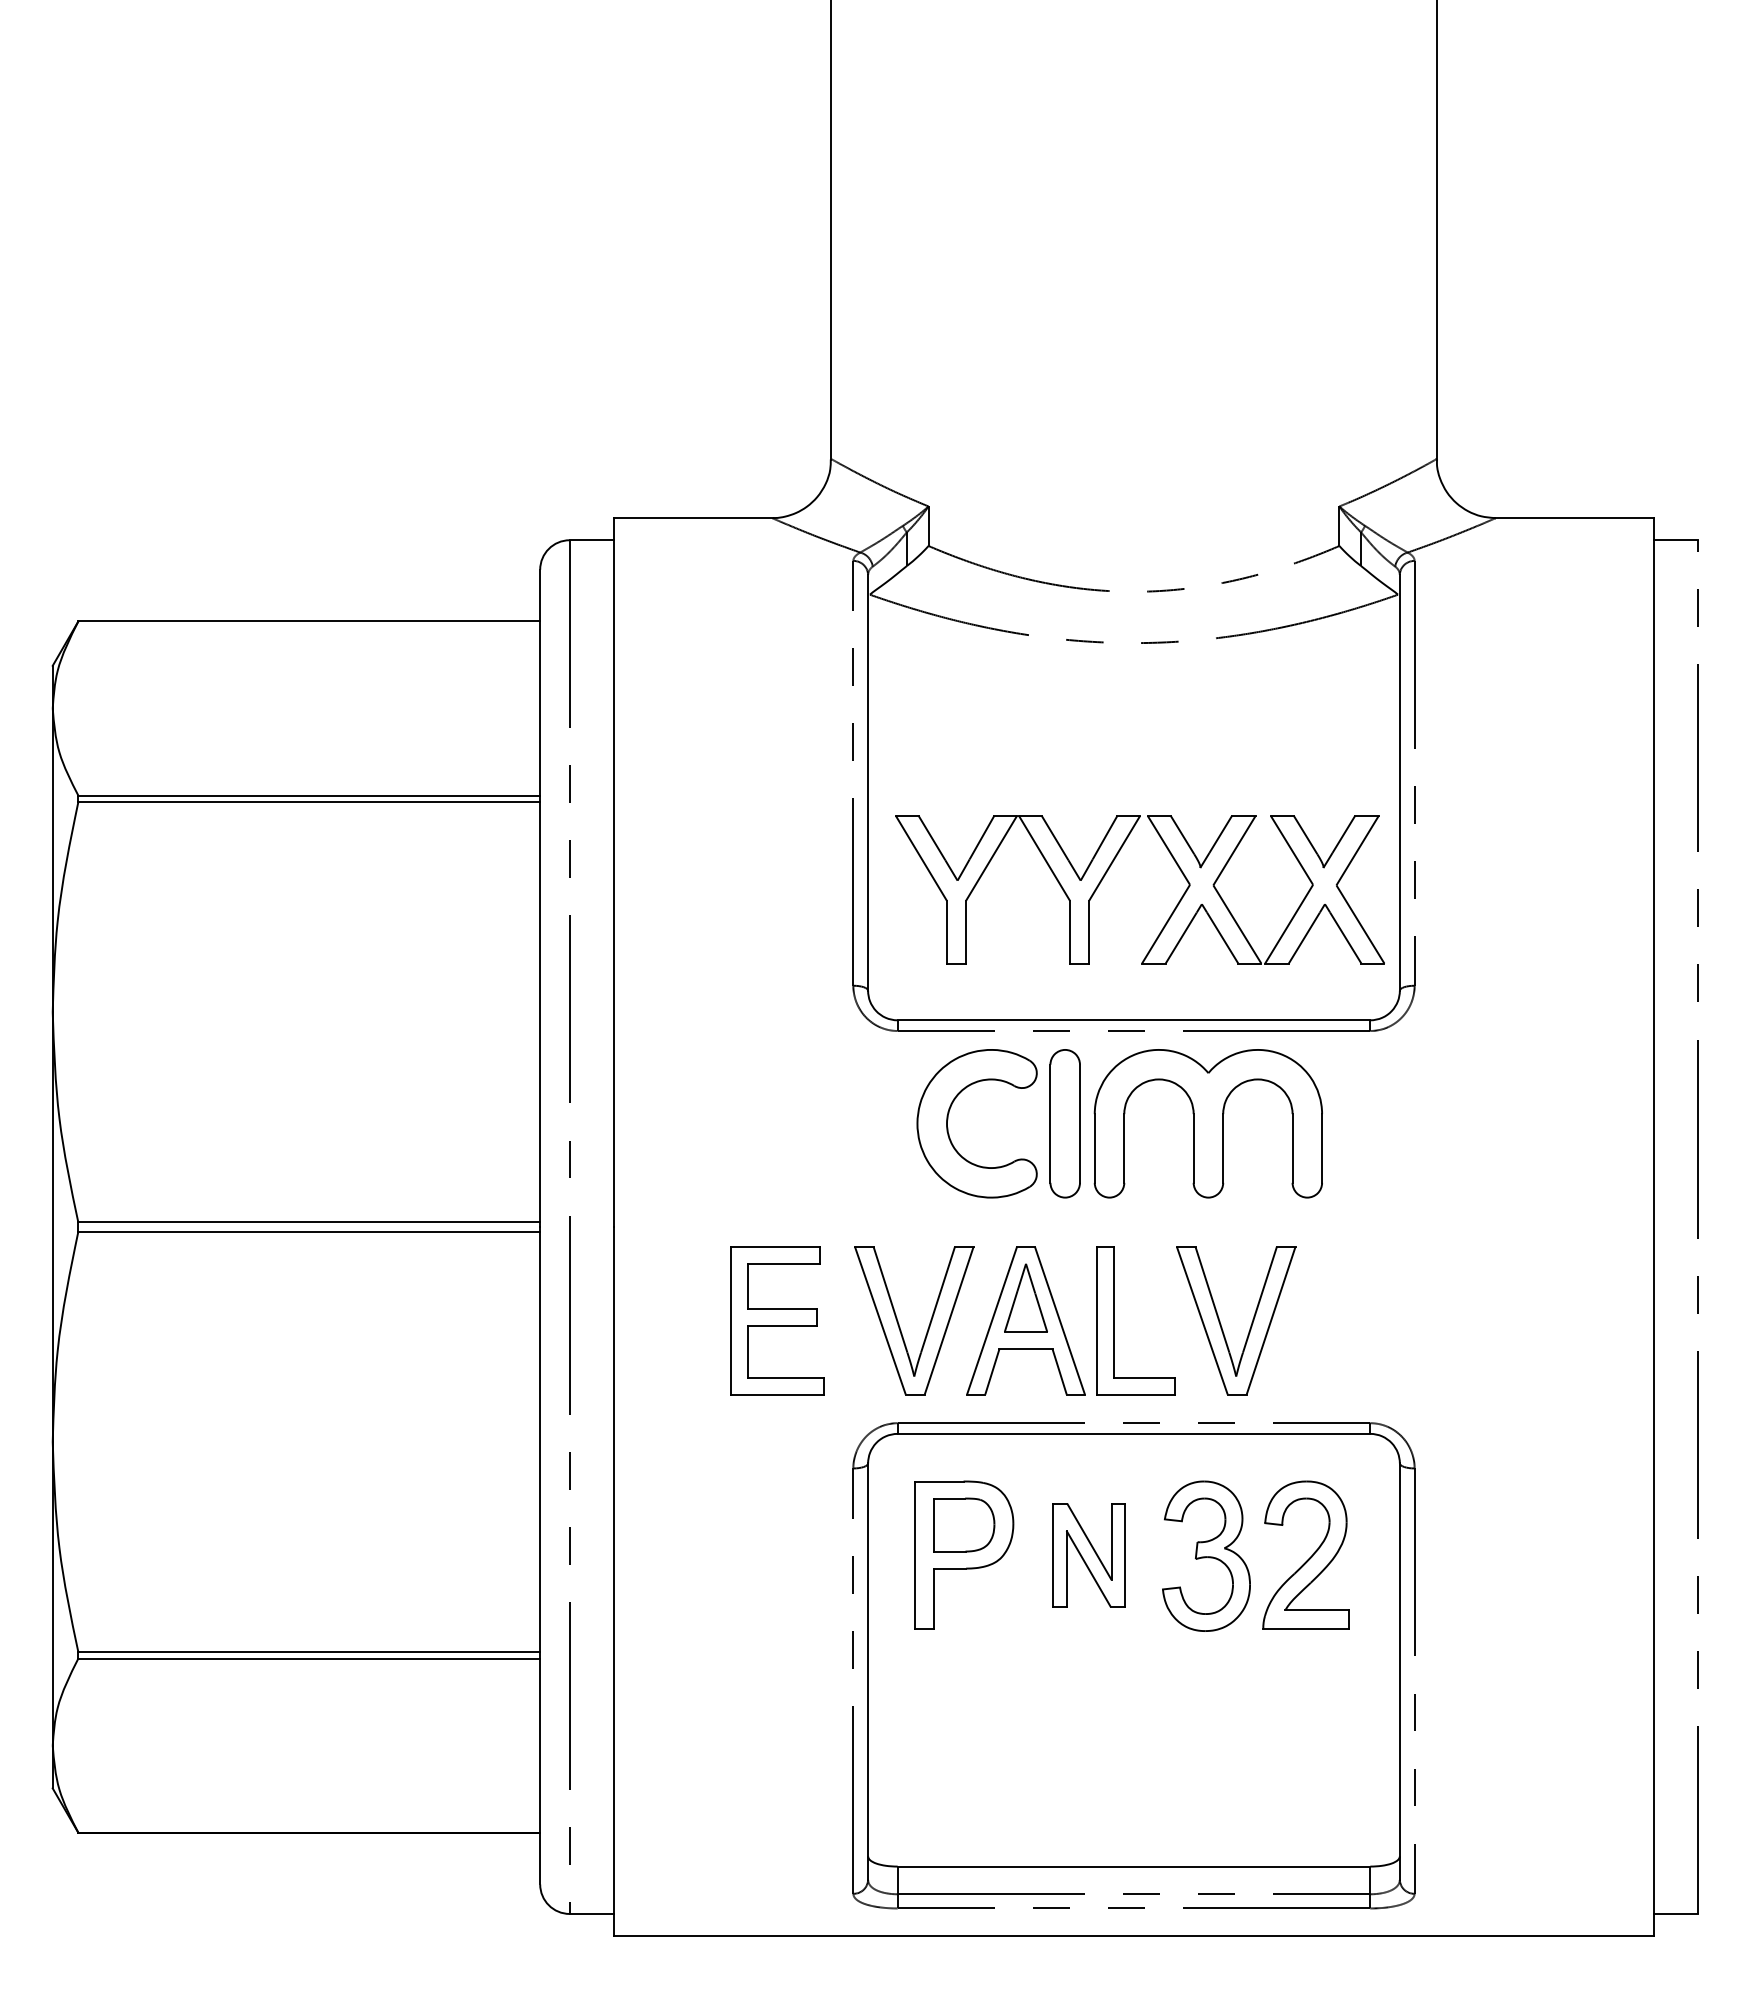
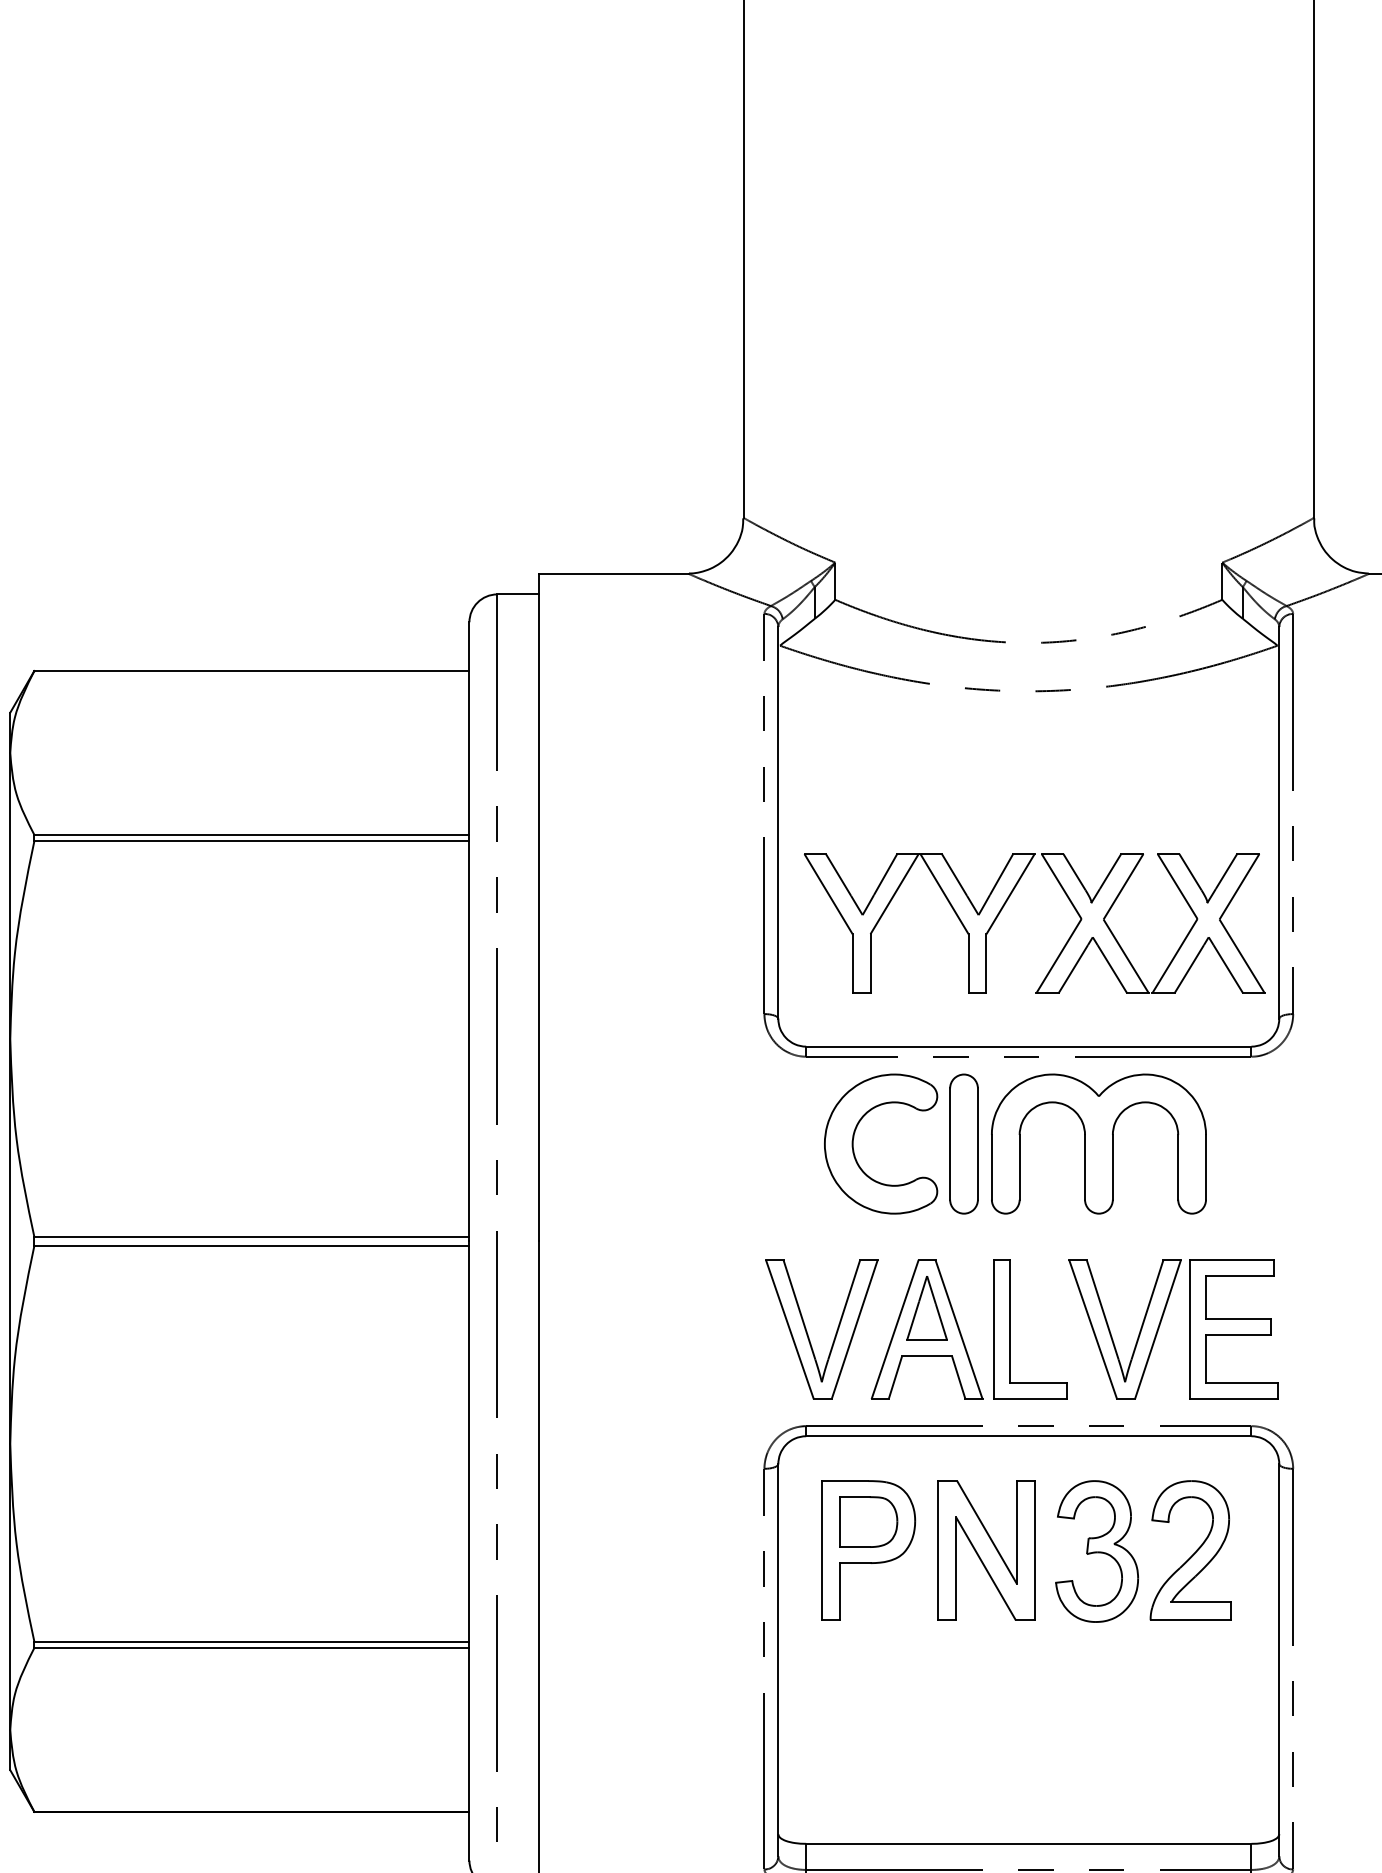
part: (777, 1320) -> (1233, 1329), moved
part: (1088, 1555) -> (985, 1550), size x1.43

